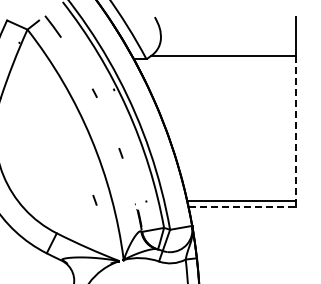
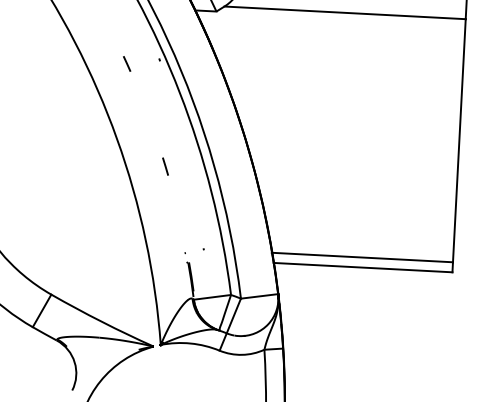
line: (295, 128) -> (459, 140), dashed -> solid
arc: (94, 200) -> (117, 243), removed
line: (242, 207) -> (363, 267), dashed -> solid

